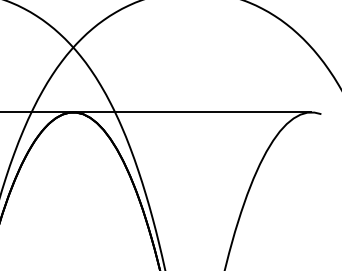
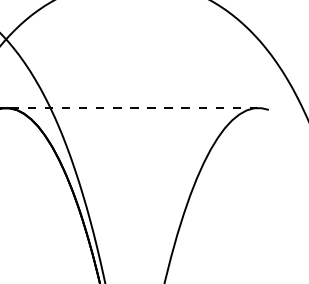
line: (191, 112) -> (131, 108), solid -> dashed

